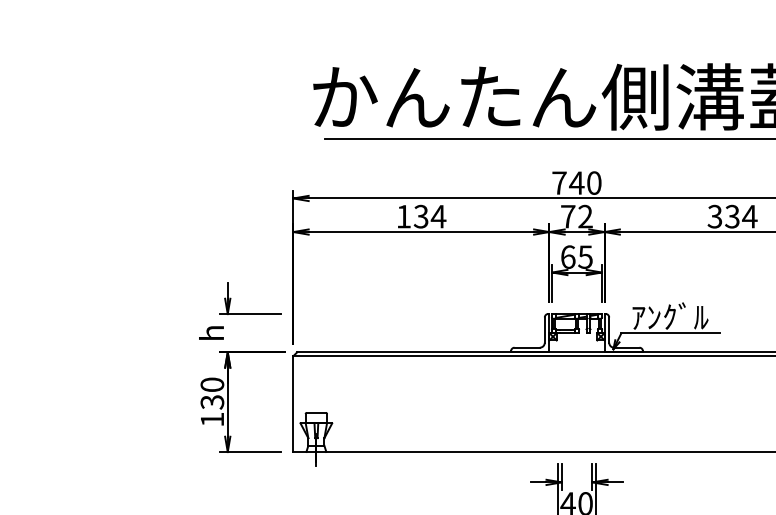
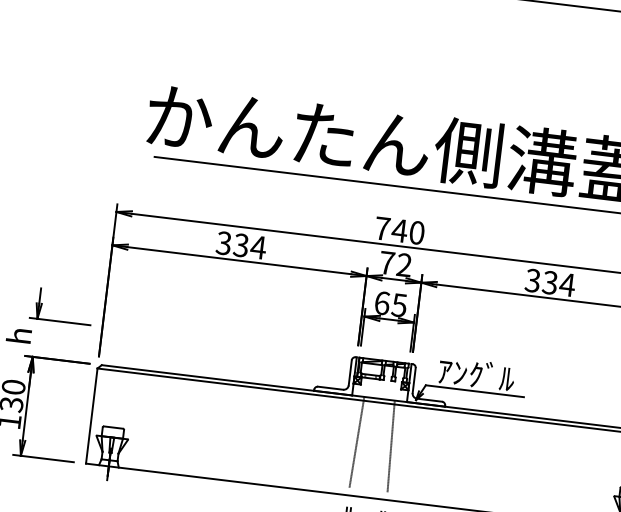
text: (403, 216) -> (223, 243), 134 -> 334
line: (559, 398) -> (356, 442), added
line: (594, 398) -> (391, 446), added

